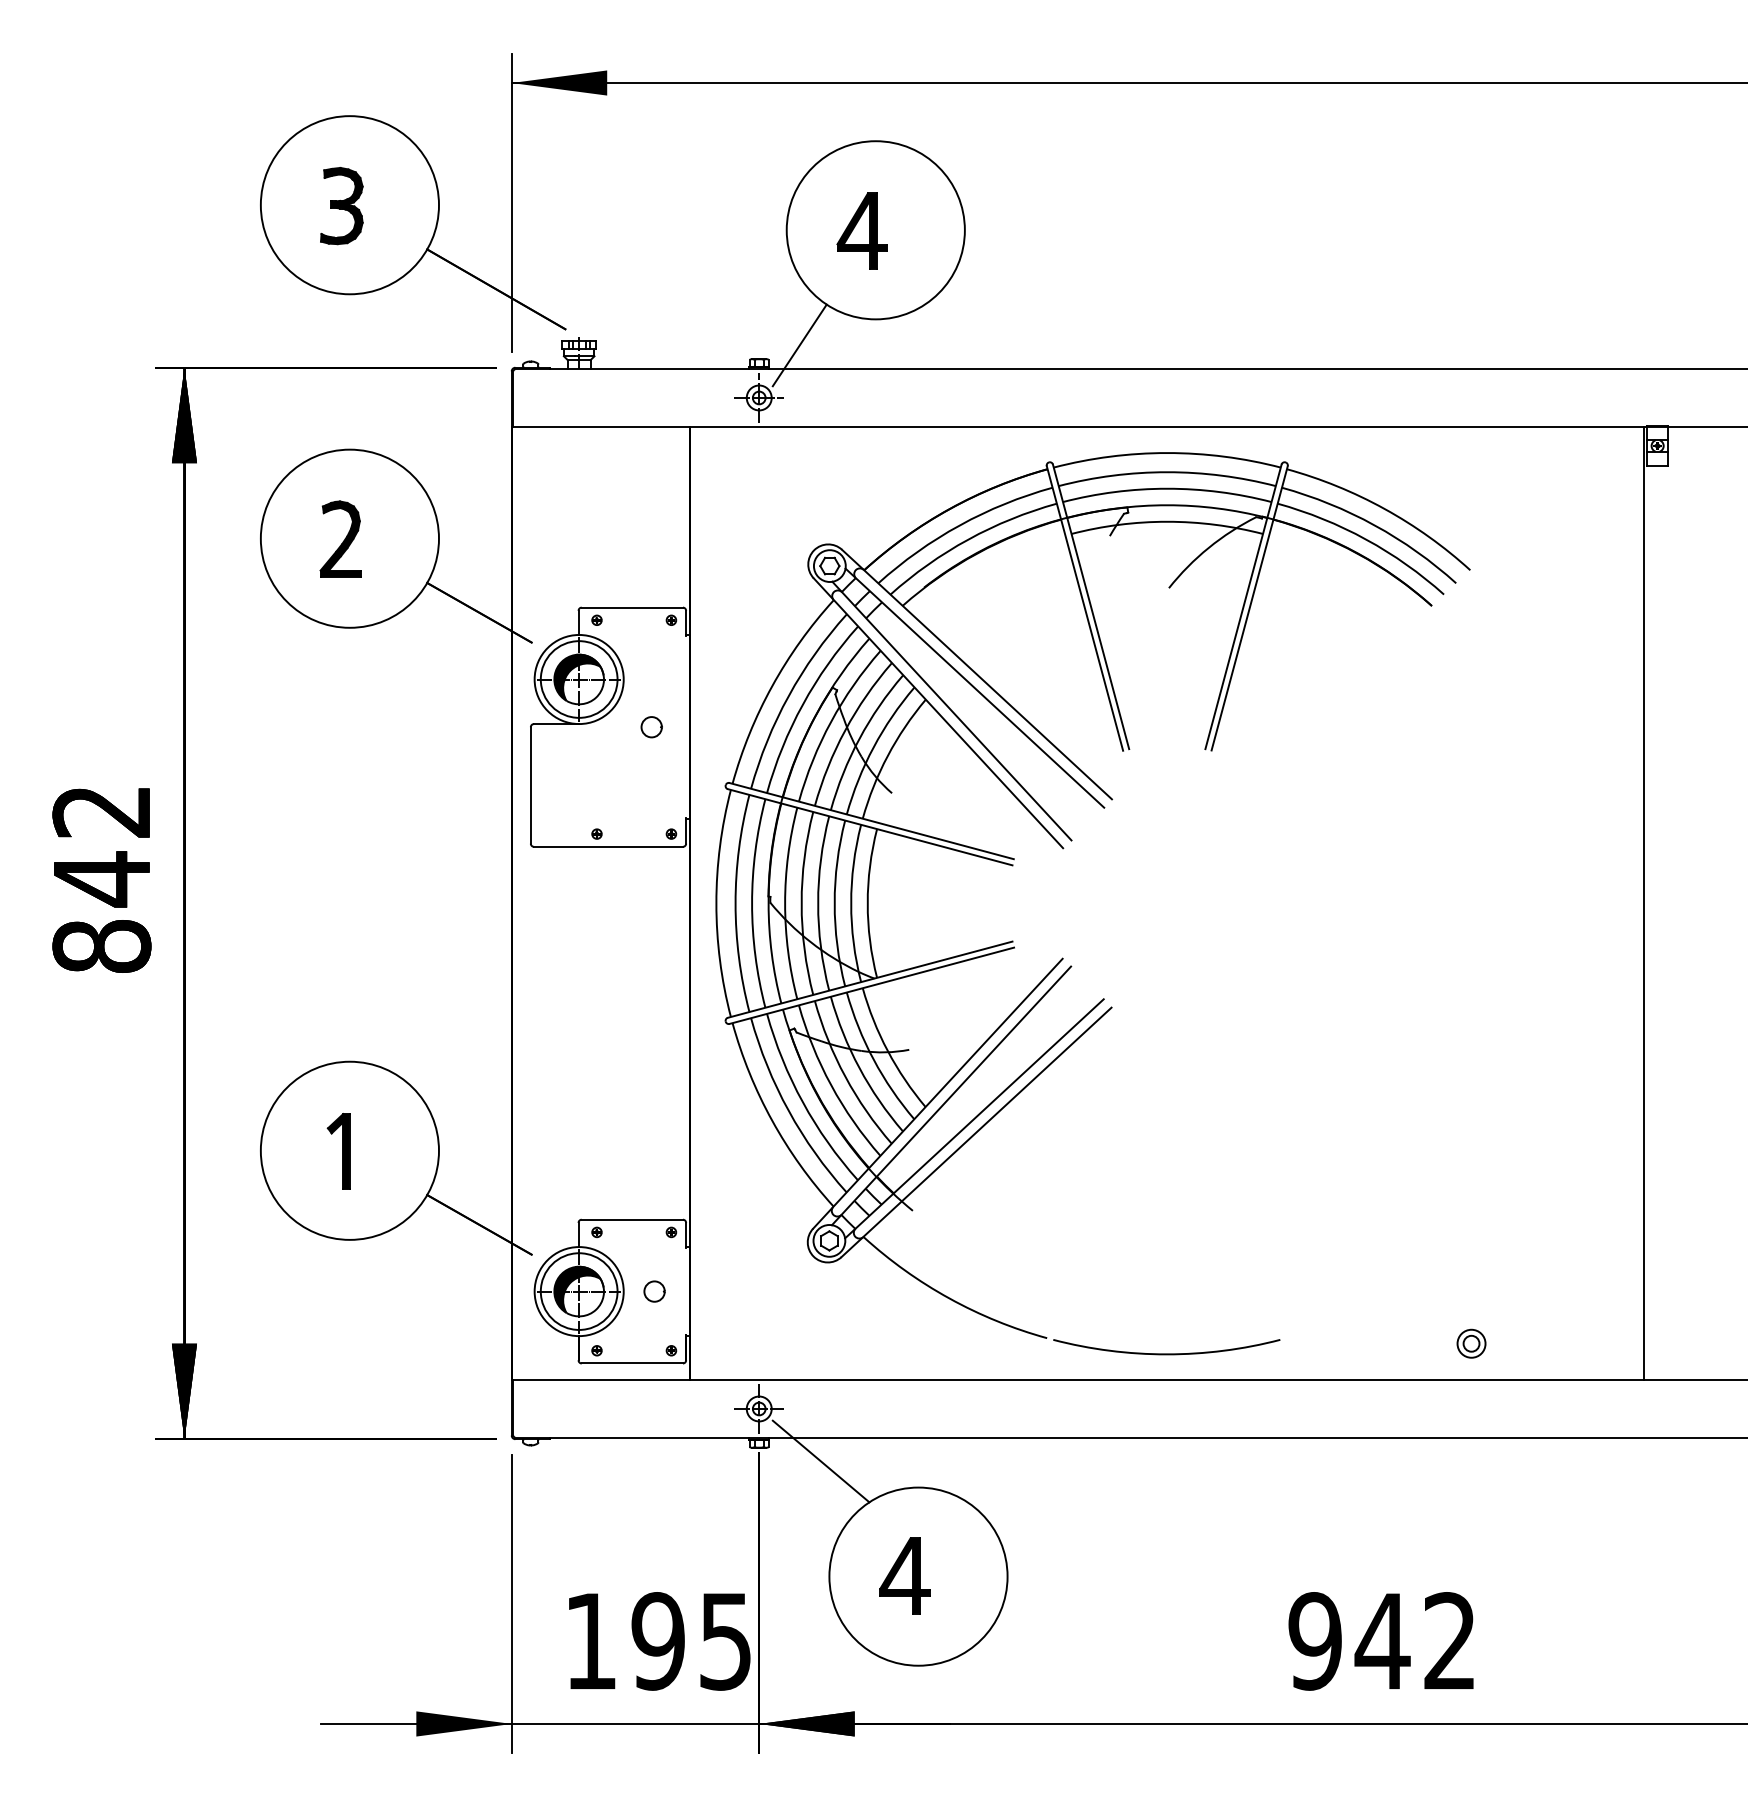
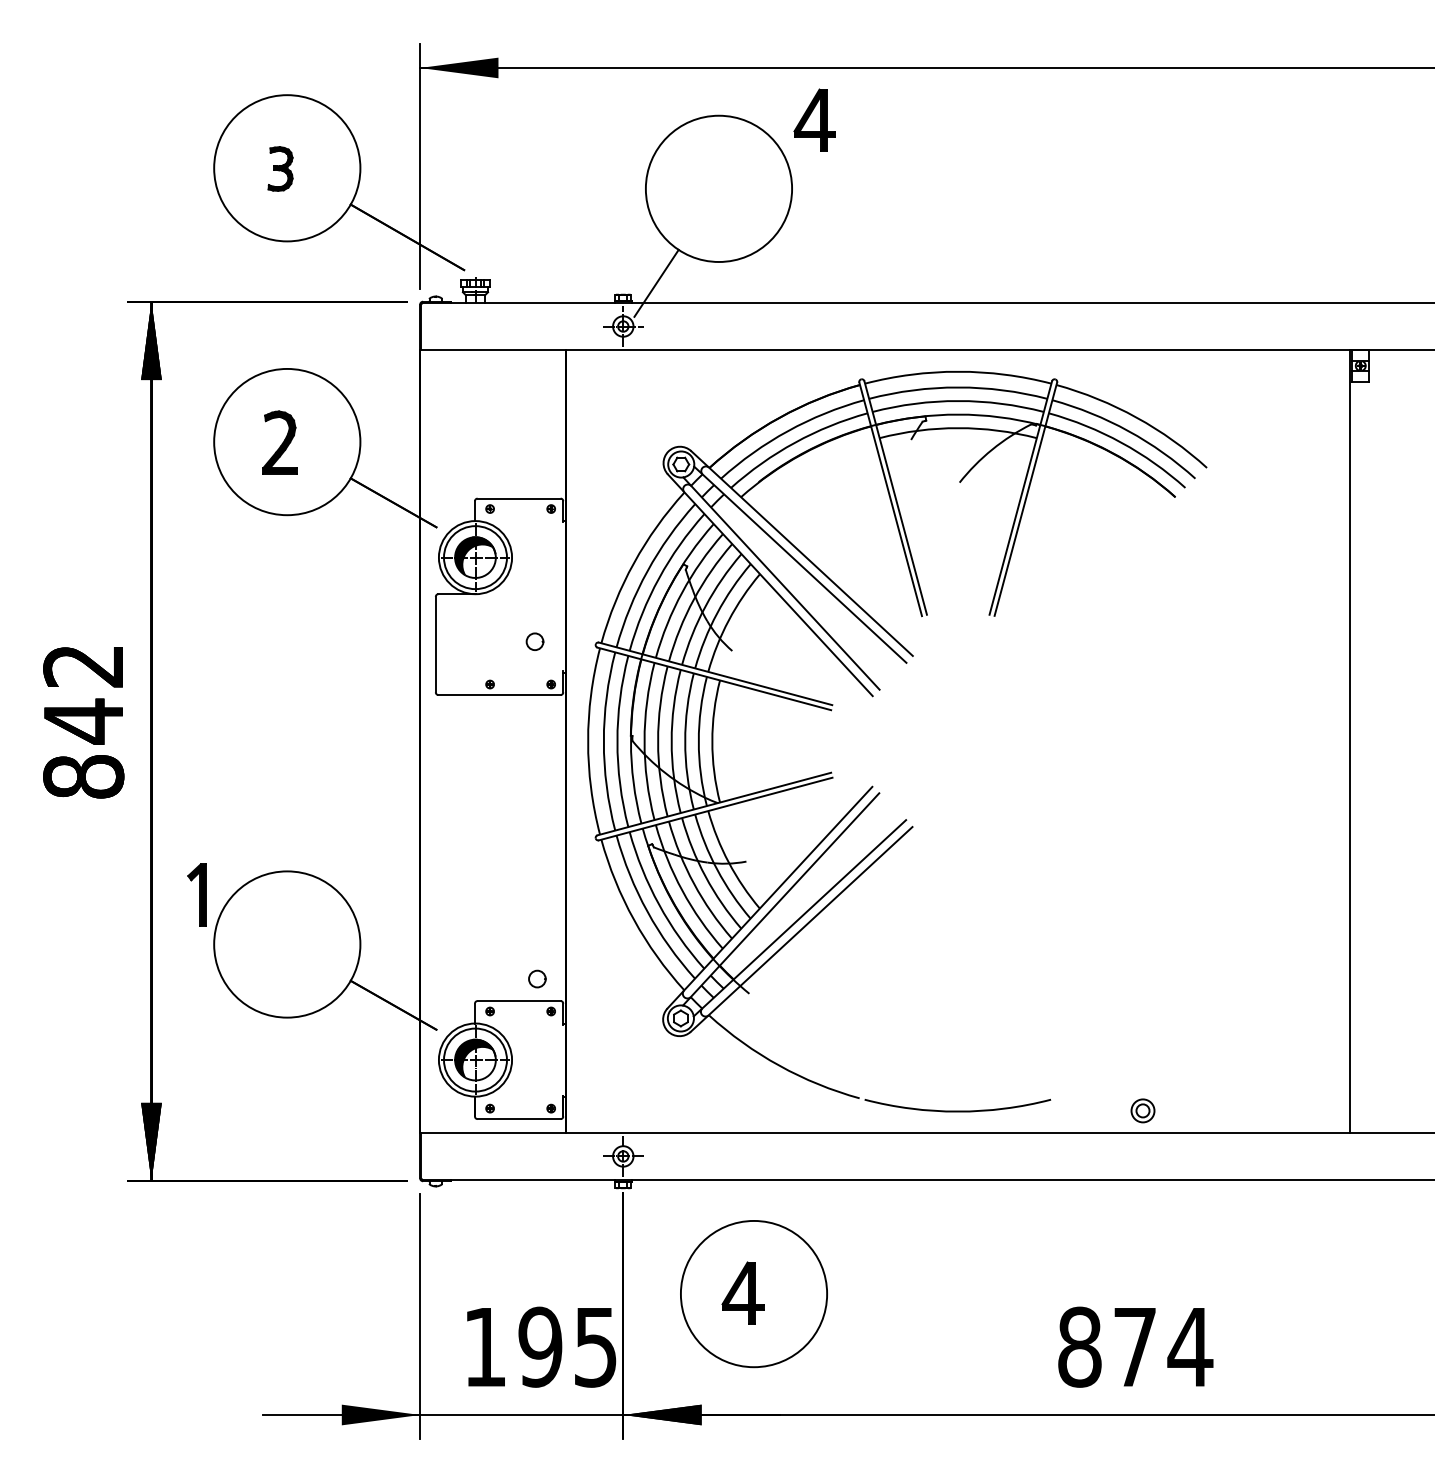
part: (341, 205) -> (280, 168), size x0.7
part: (861, 229) -> (814, 119), moved
part: (651, 726) -> (534, 641), moved
part: (337, 1150) -> (196, 894), moved
part: (654, 1290) -> (537, 978), moved
part: (1470, 1343) -> (1142, 1110), moved
line: (820, 1461) -> (673, 1199), removed
text: (1383, 1640) -> (1135, 1346), 942 -> 874

